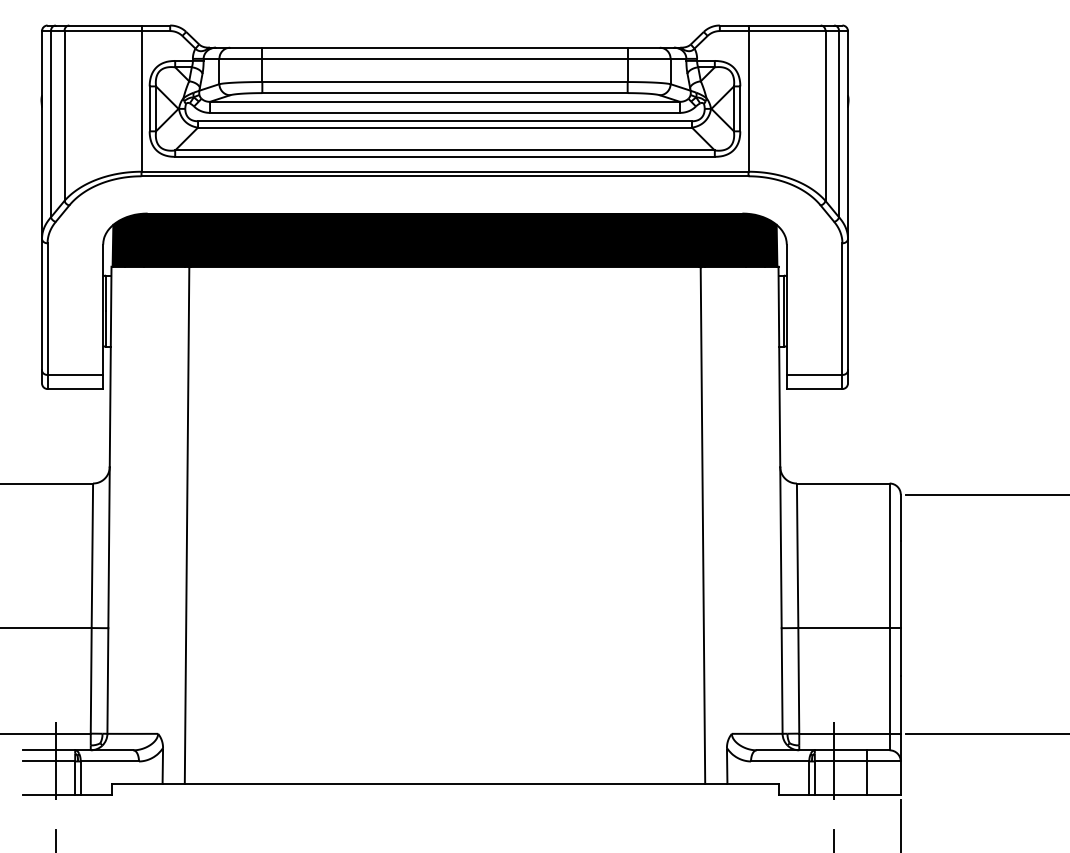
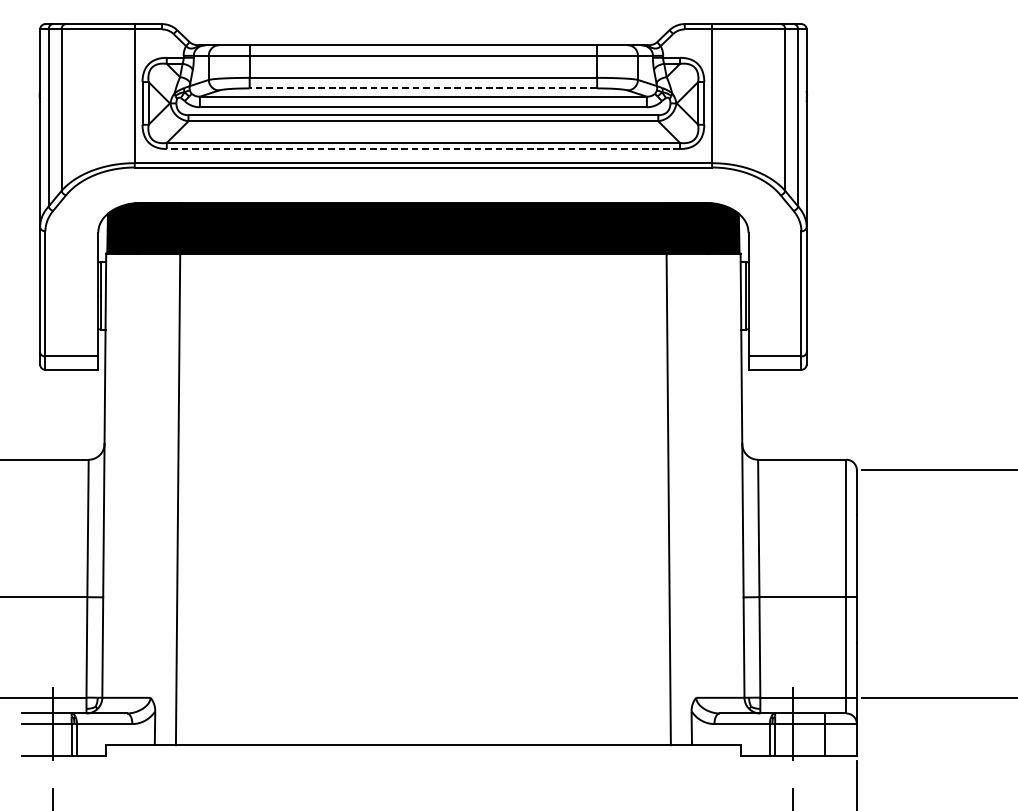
line: (445, 93) -> (423, 88), solid -> dashed
line: (445, 156) -> (423, 148), solid -> dashed

